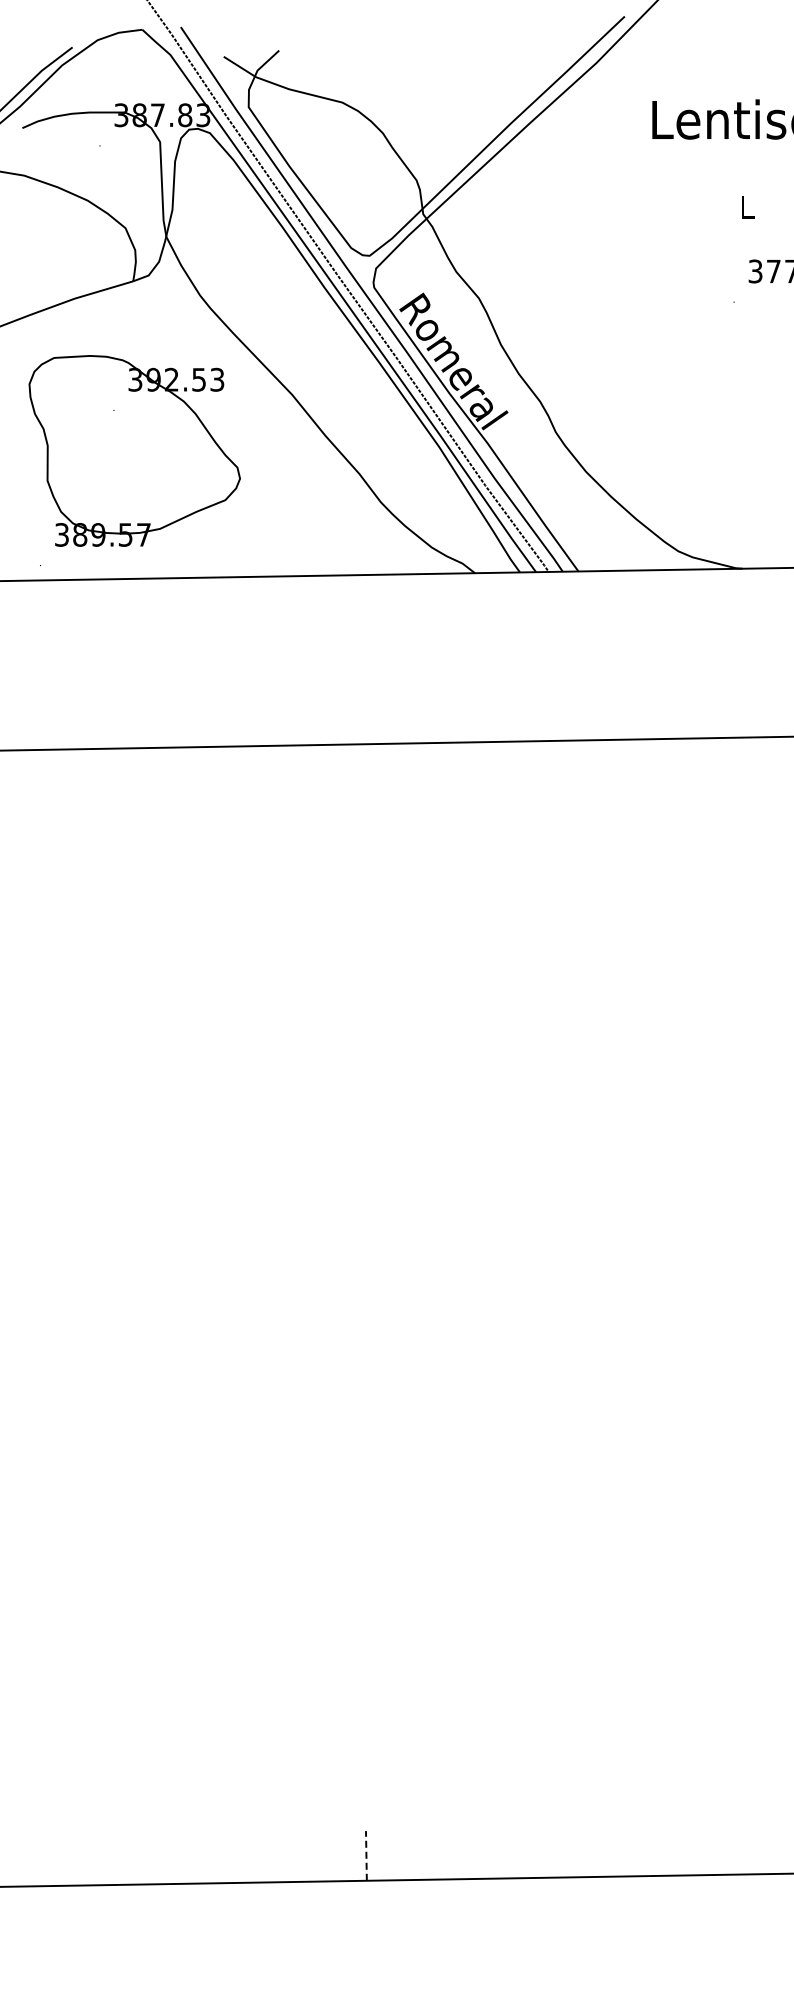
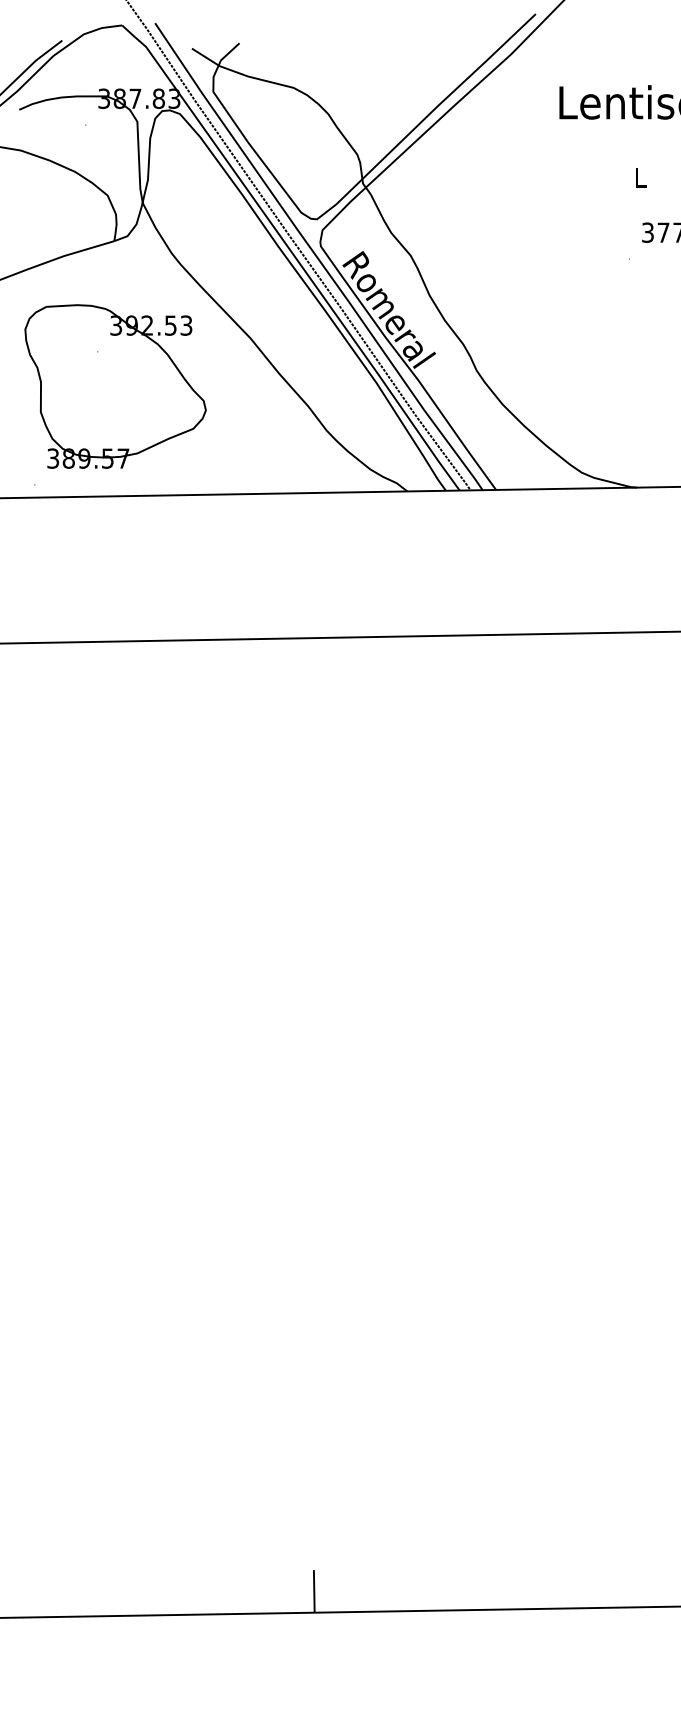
line: (366, 1855) -> (314, 1591), dashed -> solid

